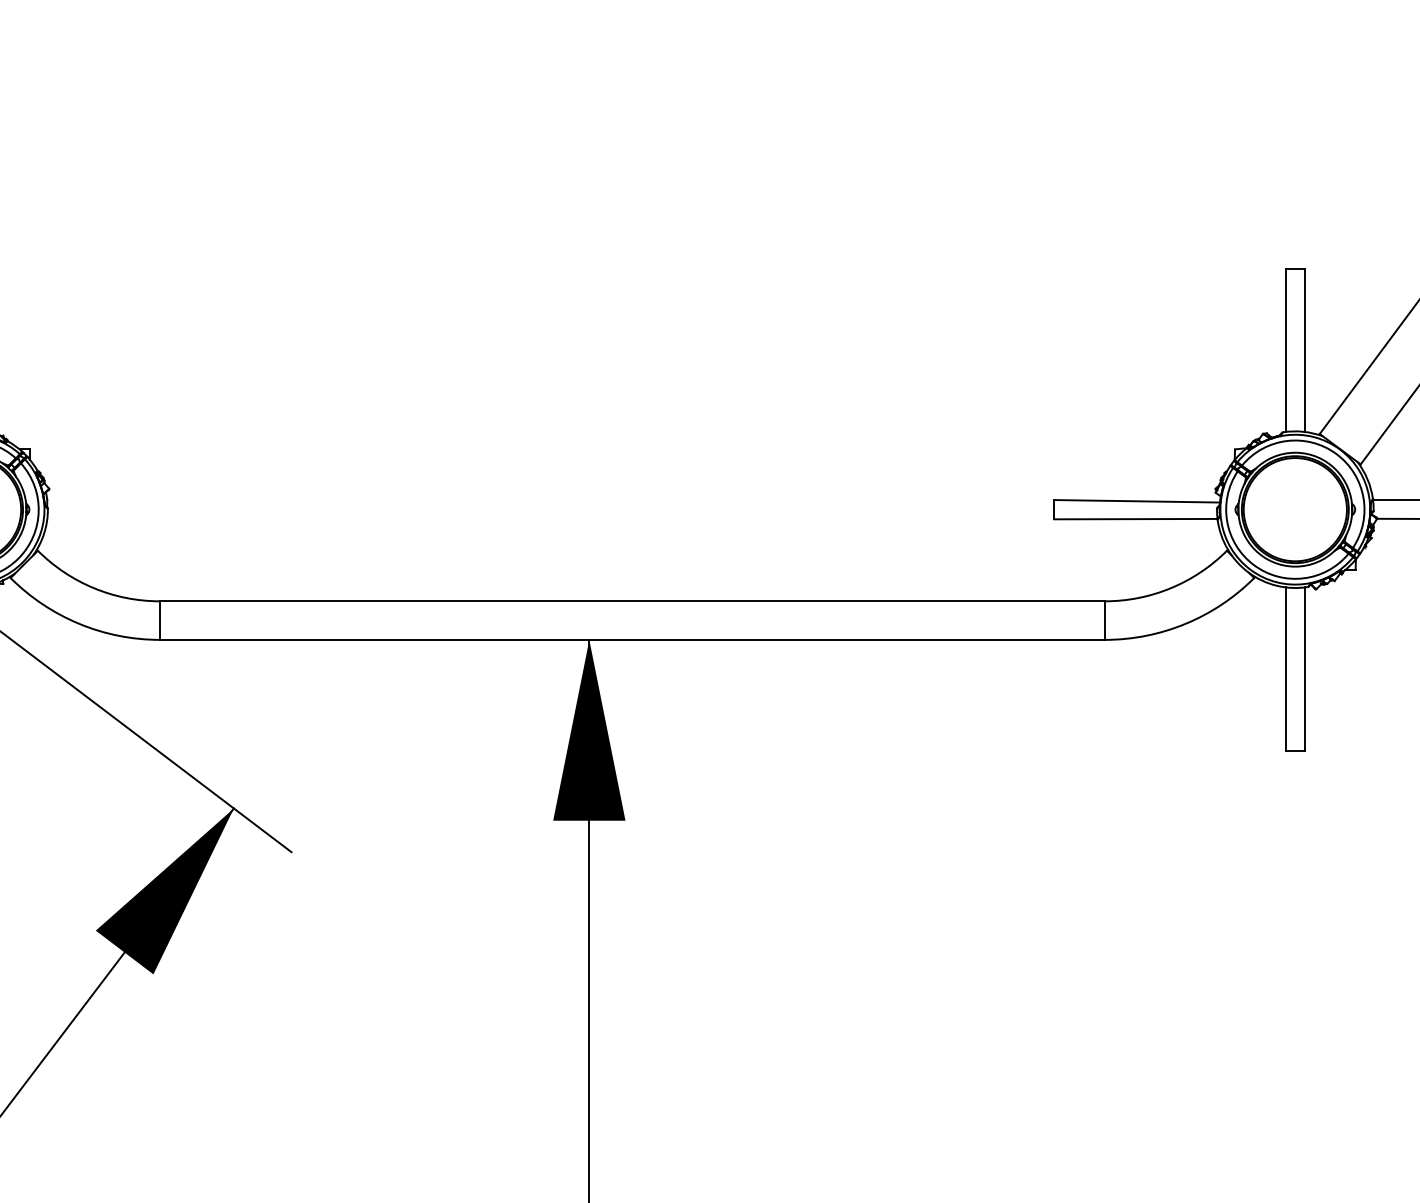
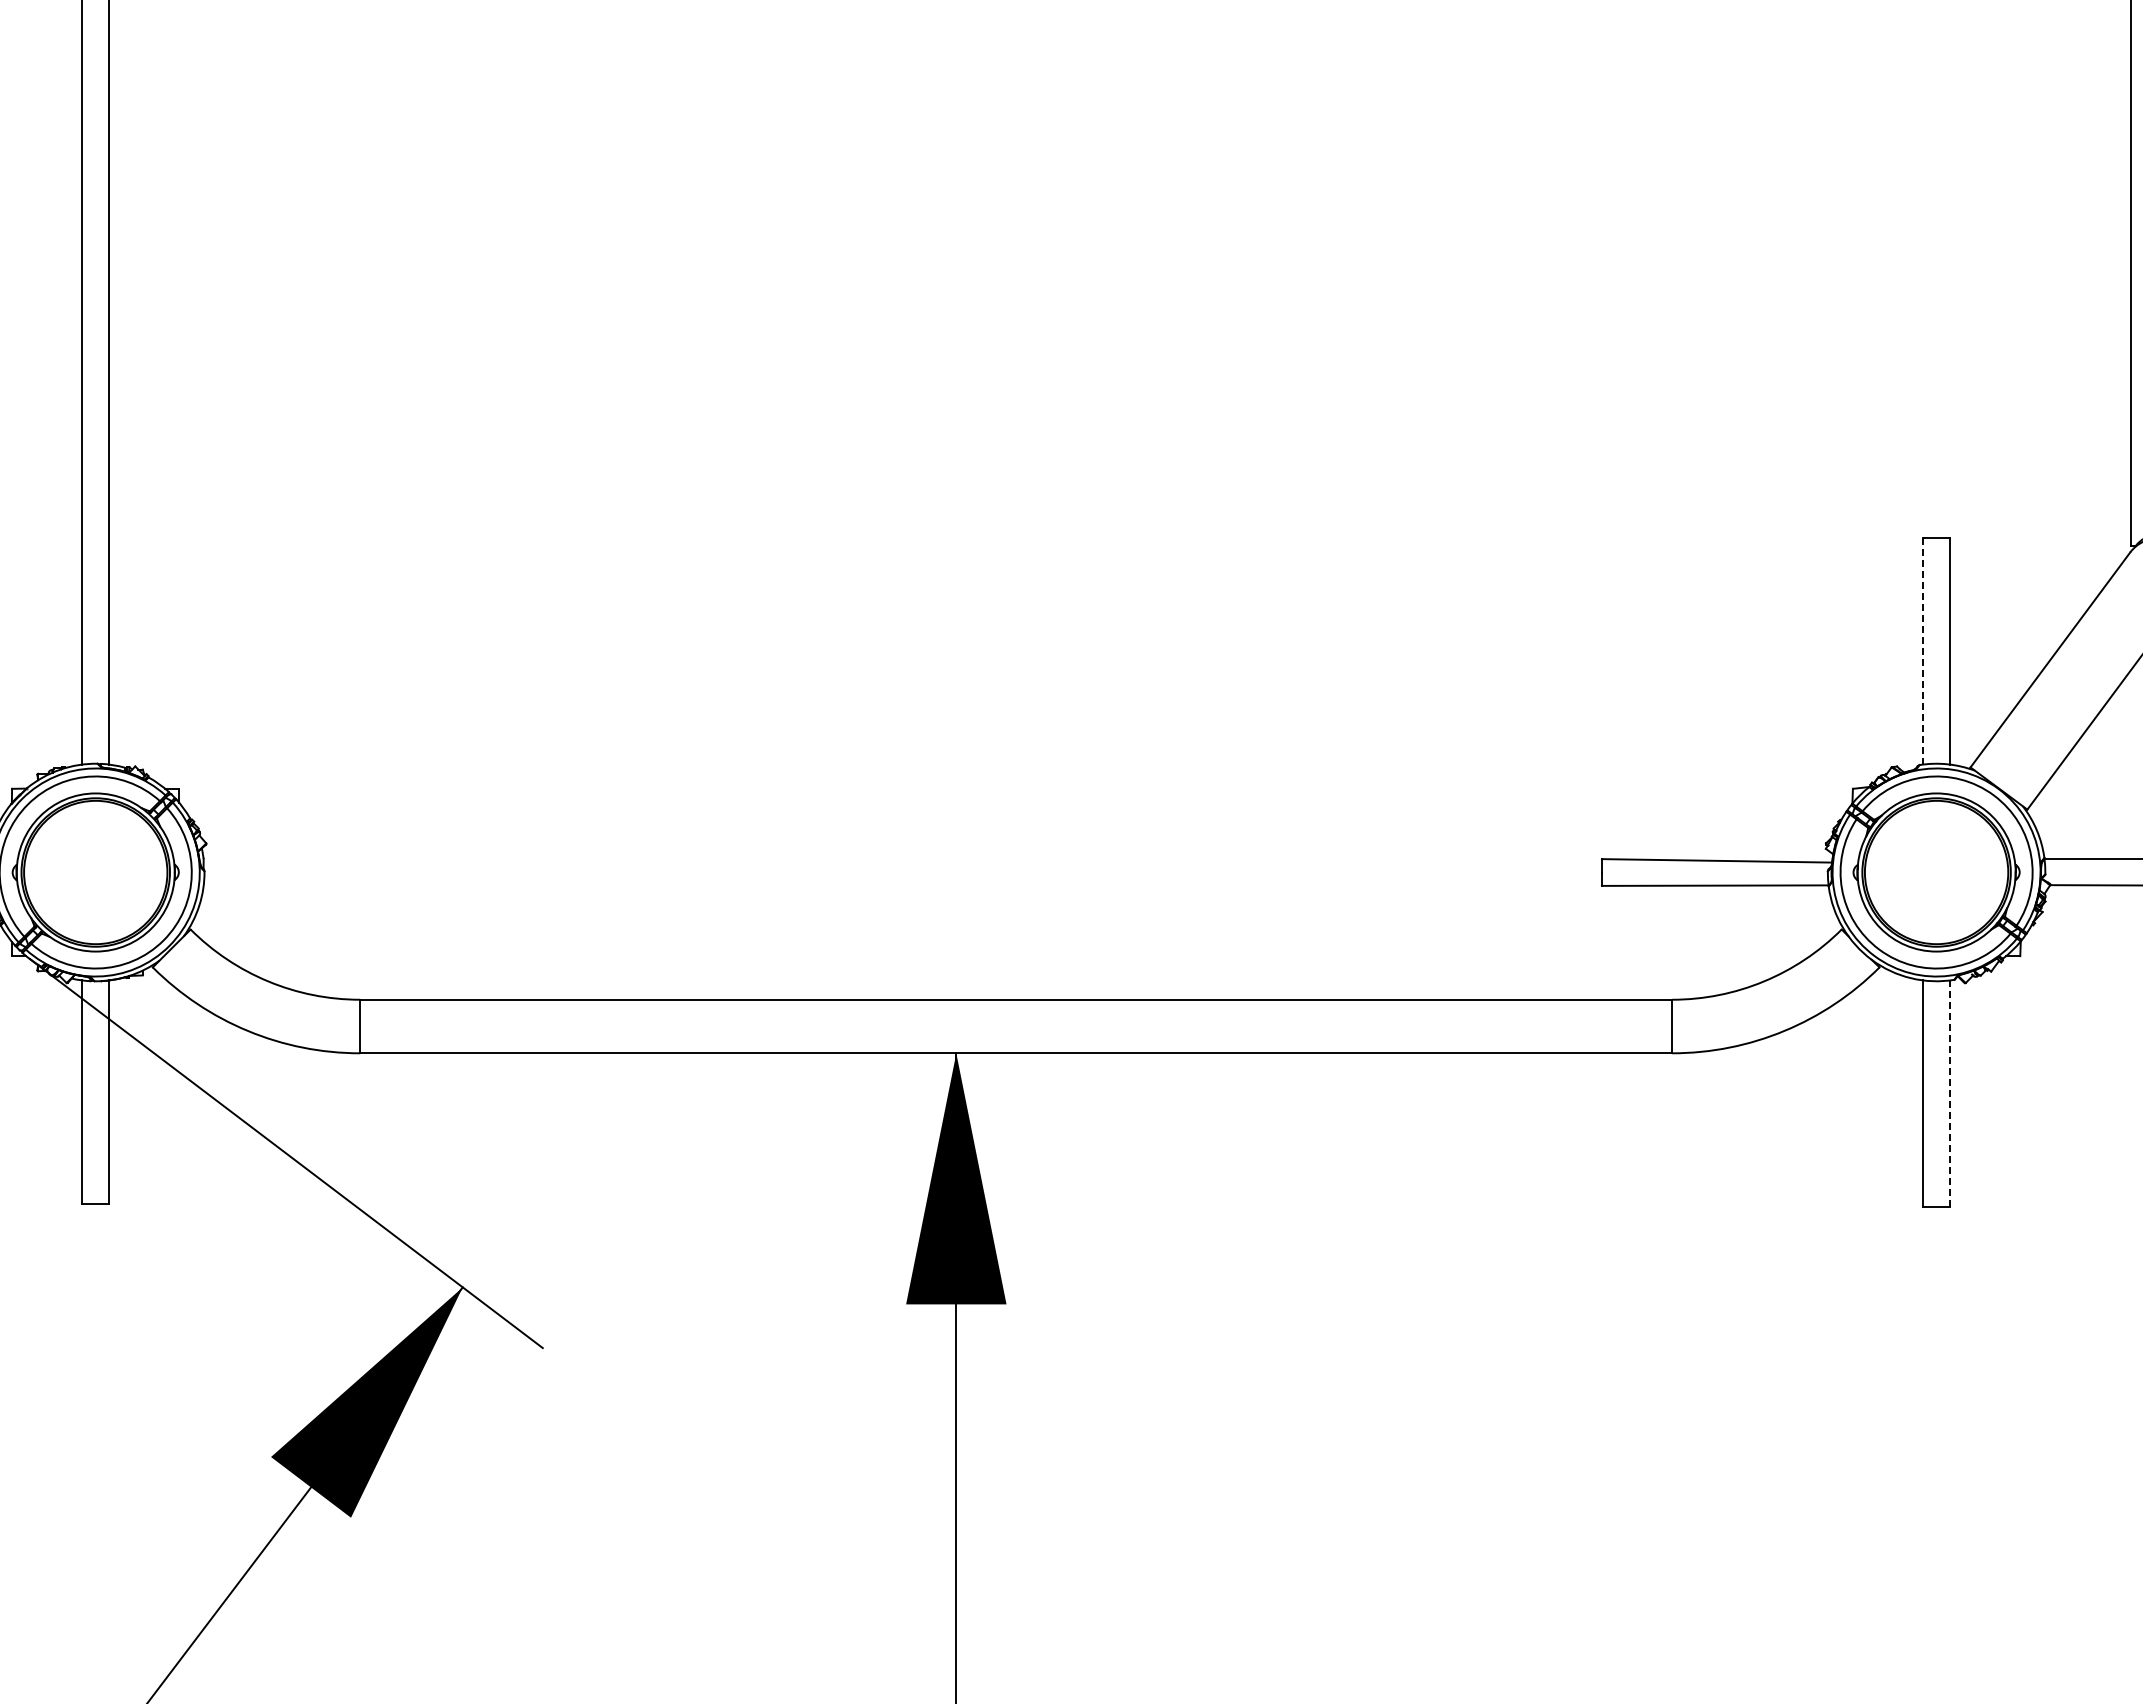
line: (1285, 350) -> (1923, 651), solid -> dashed
line: (1304, 668) -> (1949, 1093), solid -> dashed

